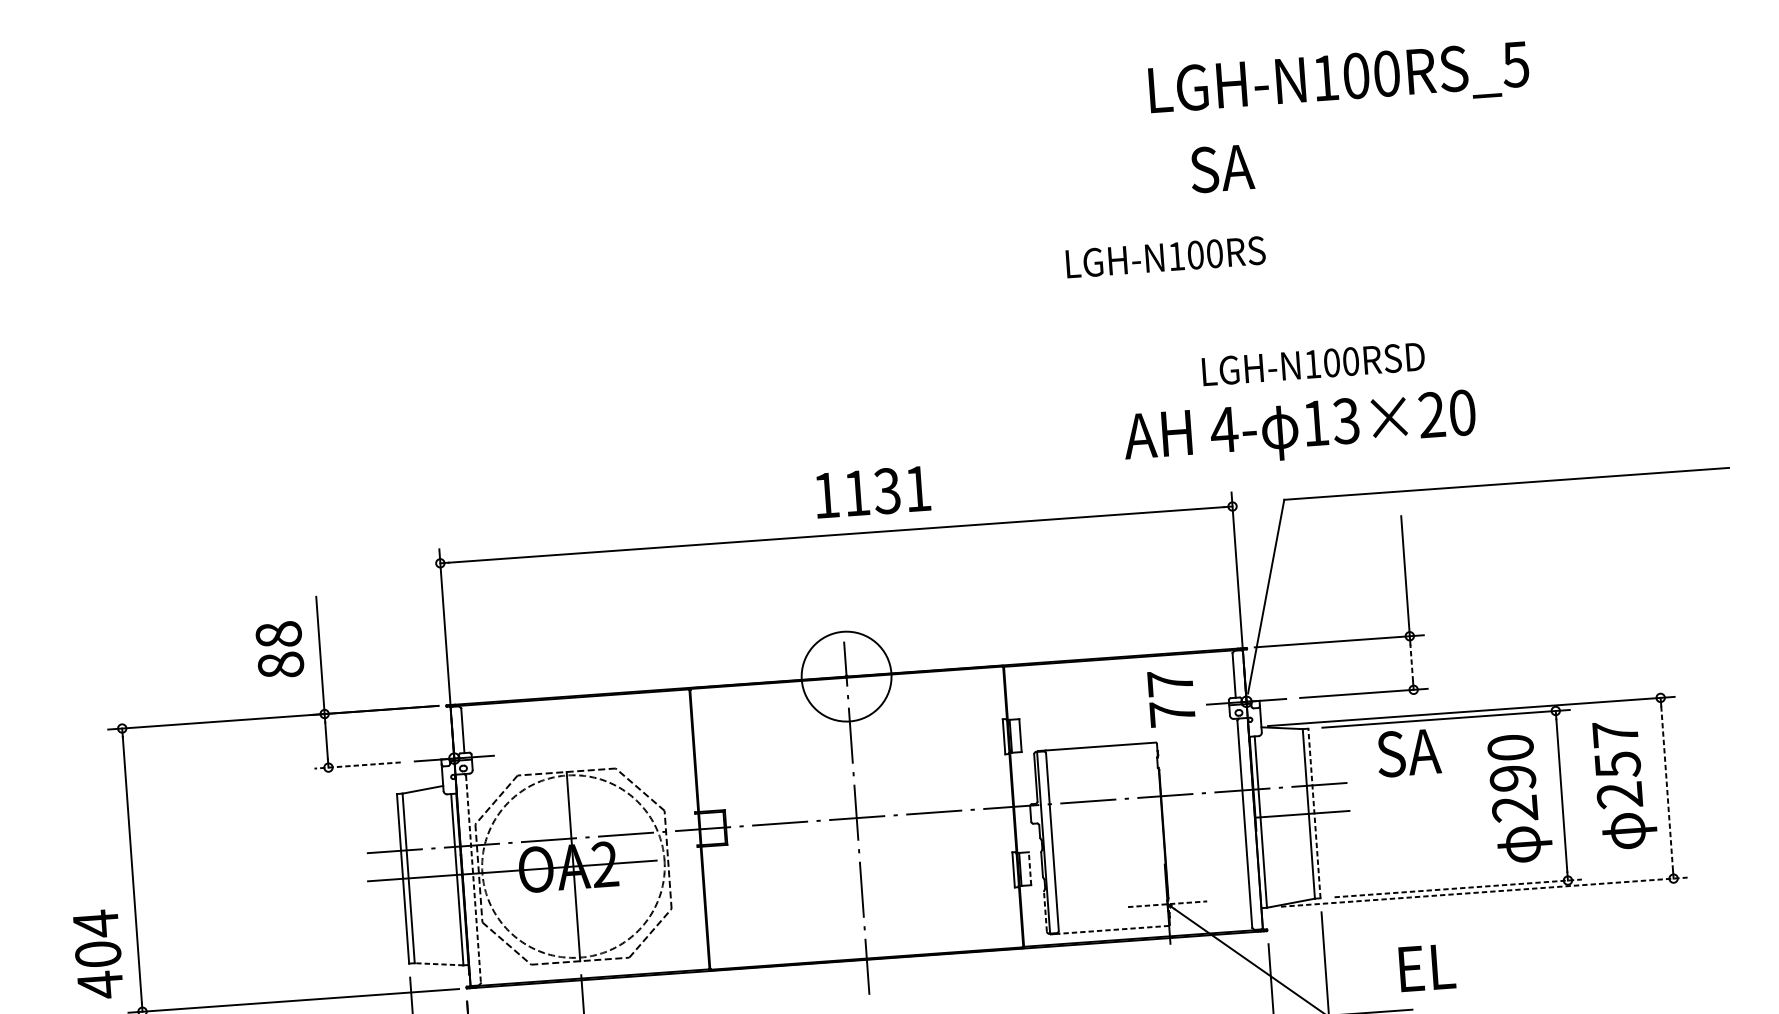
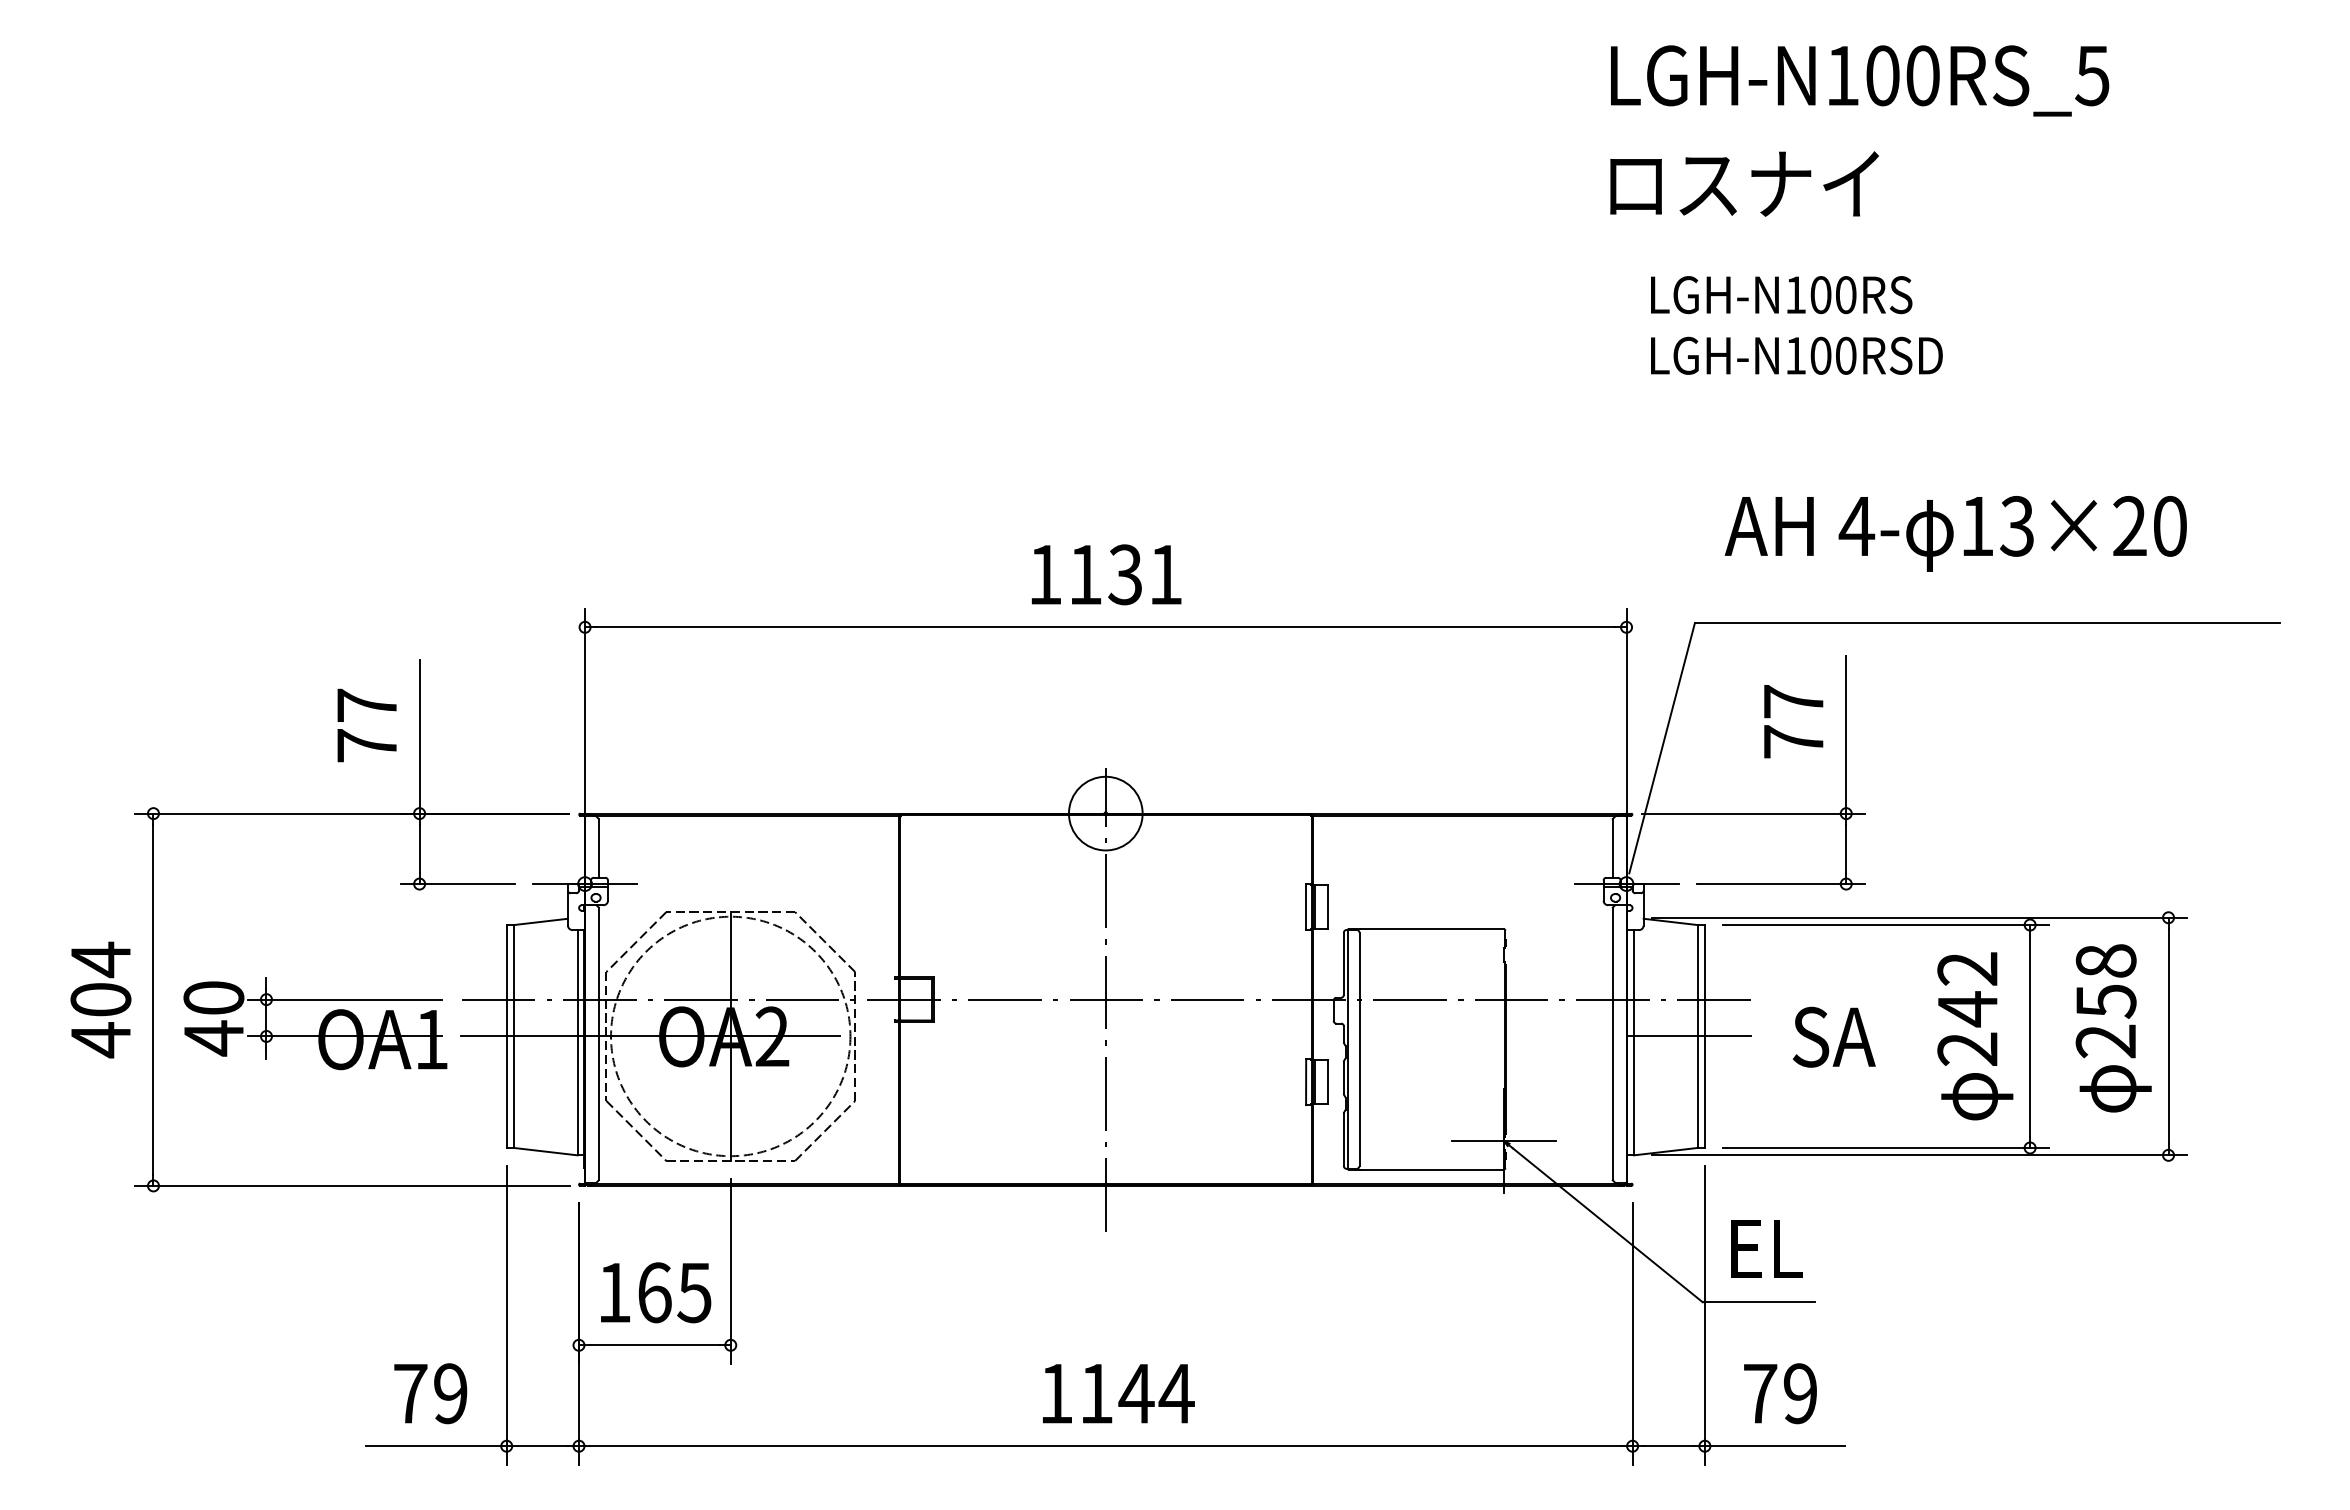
text: (1339, 80) -> (1860, 80), moved
text: (1295, 162) -> (1740, 183), SA -> ロスナイ
text: (1165, 257) -> (1781, 295), moved
text: (1313, 364) -> (1796, 355), moved
text: (1299, 429) -> (1955, 533), moved
text: (872, 491) -> (1106, 574), moved
text: (279, 649) -> (366, 725), 88 -> 77
line: (1411, 662) -> (1846, 848), dashed -> solid
circle: (846, 676) -> (1105, 813), size x0.62
text: (1171, 698) -> (1793, 721), moved
text: (1615, 733) -> (2105, 960), 257 -> 258
text: (1409, 752) -> (1834, 1036), moved
text: (1511, 763) -> (1967, 989), 290 -> 242
line: (357, 765) -> (457, 884), dashed -> solid
line: (1667, 788) -> (2168, 1036), dashed -> solid
line: (1314, 813) -> (1704, 1036), dashed -> solid
line: (1029, 869) -> (1327, 1082), dashed -> solid
part: (256, 879) -> (315, 1023), added
line: (473, 879) -> (598, 1044), dashed -> solid
line: (1457, 888) -> (1885, 1147), dashed -> solid
line: (1484, 892) -> (1920, 1155), dashed -> solid
line: (1167, 904) -> (1504, 1141), dashed -> solid
line: (1045, 911) -> (1343, 1139), dashed -> solid
line: (1113, 929) -> (1431, 1169), dashed -> solid
text: (97, 954) -> (100, 999), moved
line: (438, 964) -> (545, 1151), dashed -> solid
text: (1426, 967) -> (1766, 1248), moved

